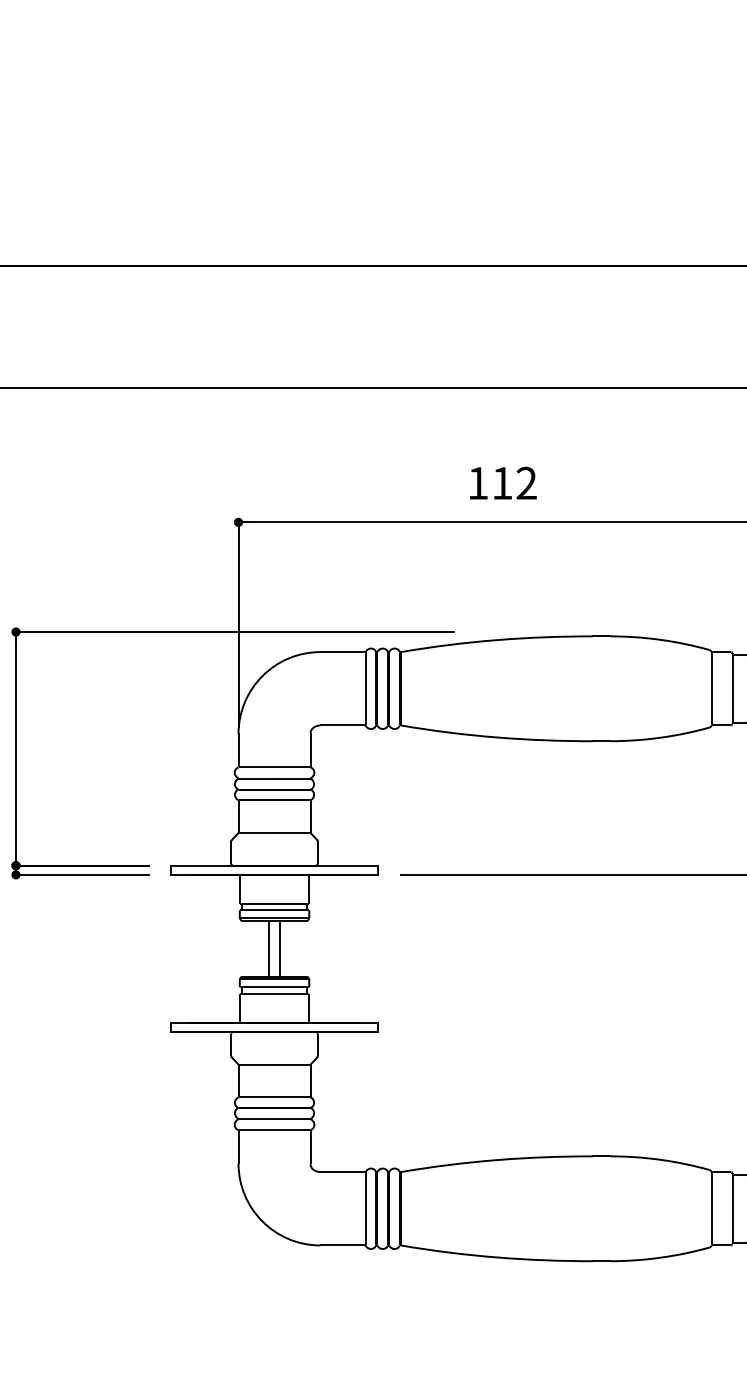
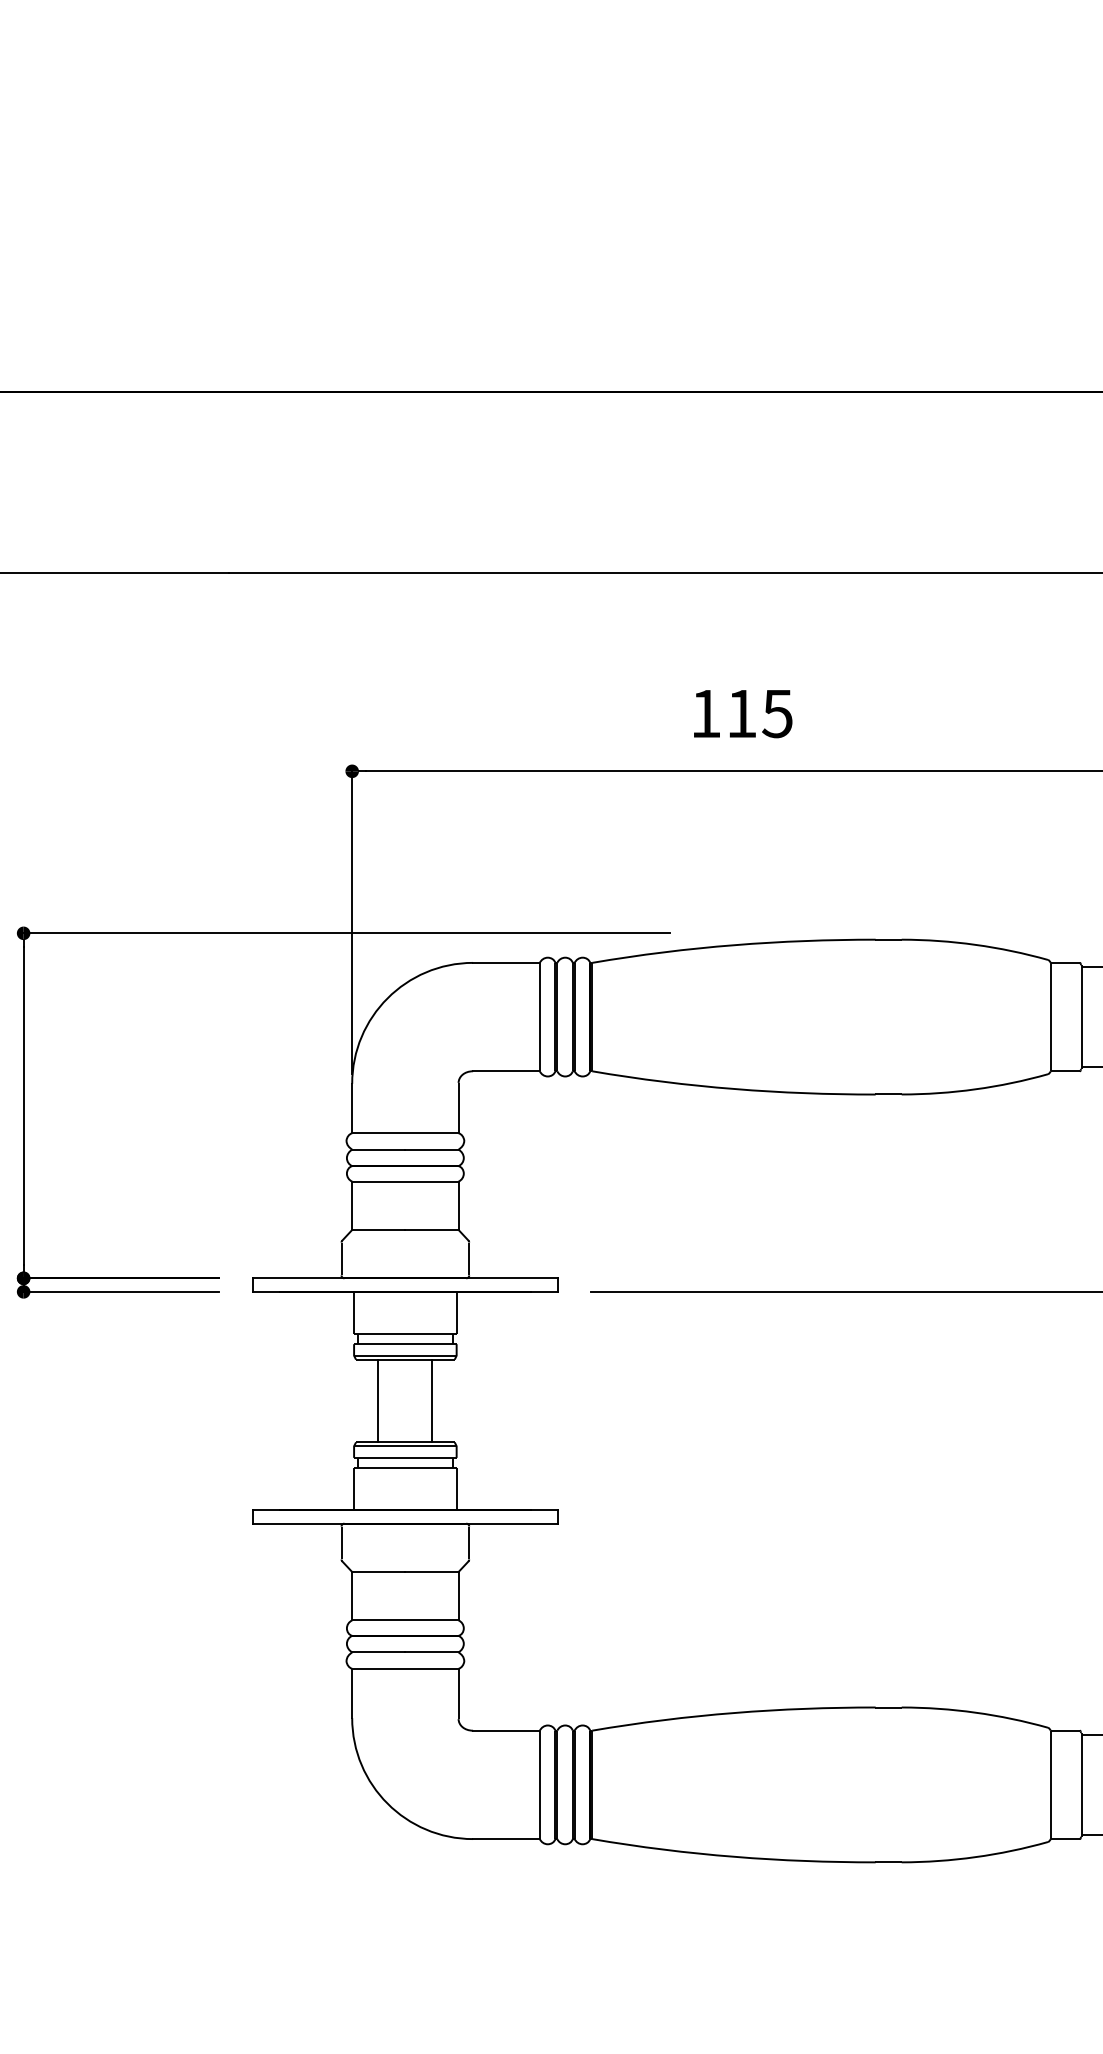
text: (526, 482) -> (777, 712), 112 -> 115
line: (269, 948) -> (431, 1400), moved
line: (279, 948) -> (377, 1400), moved

